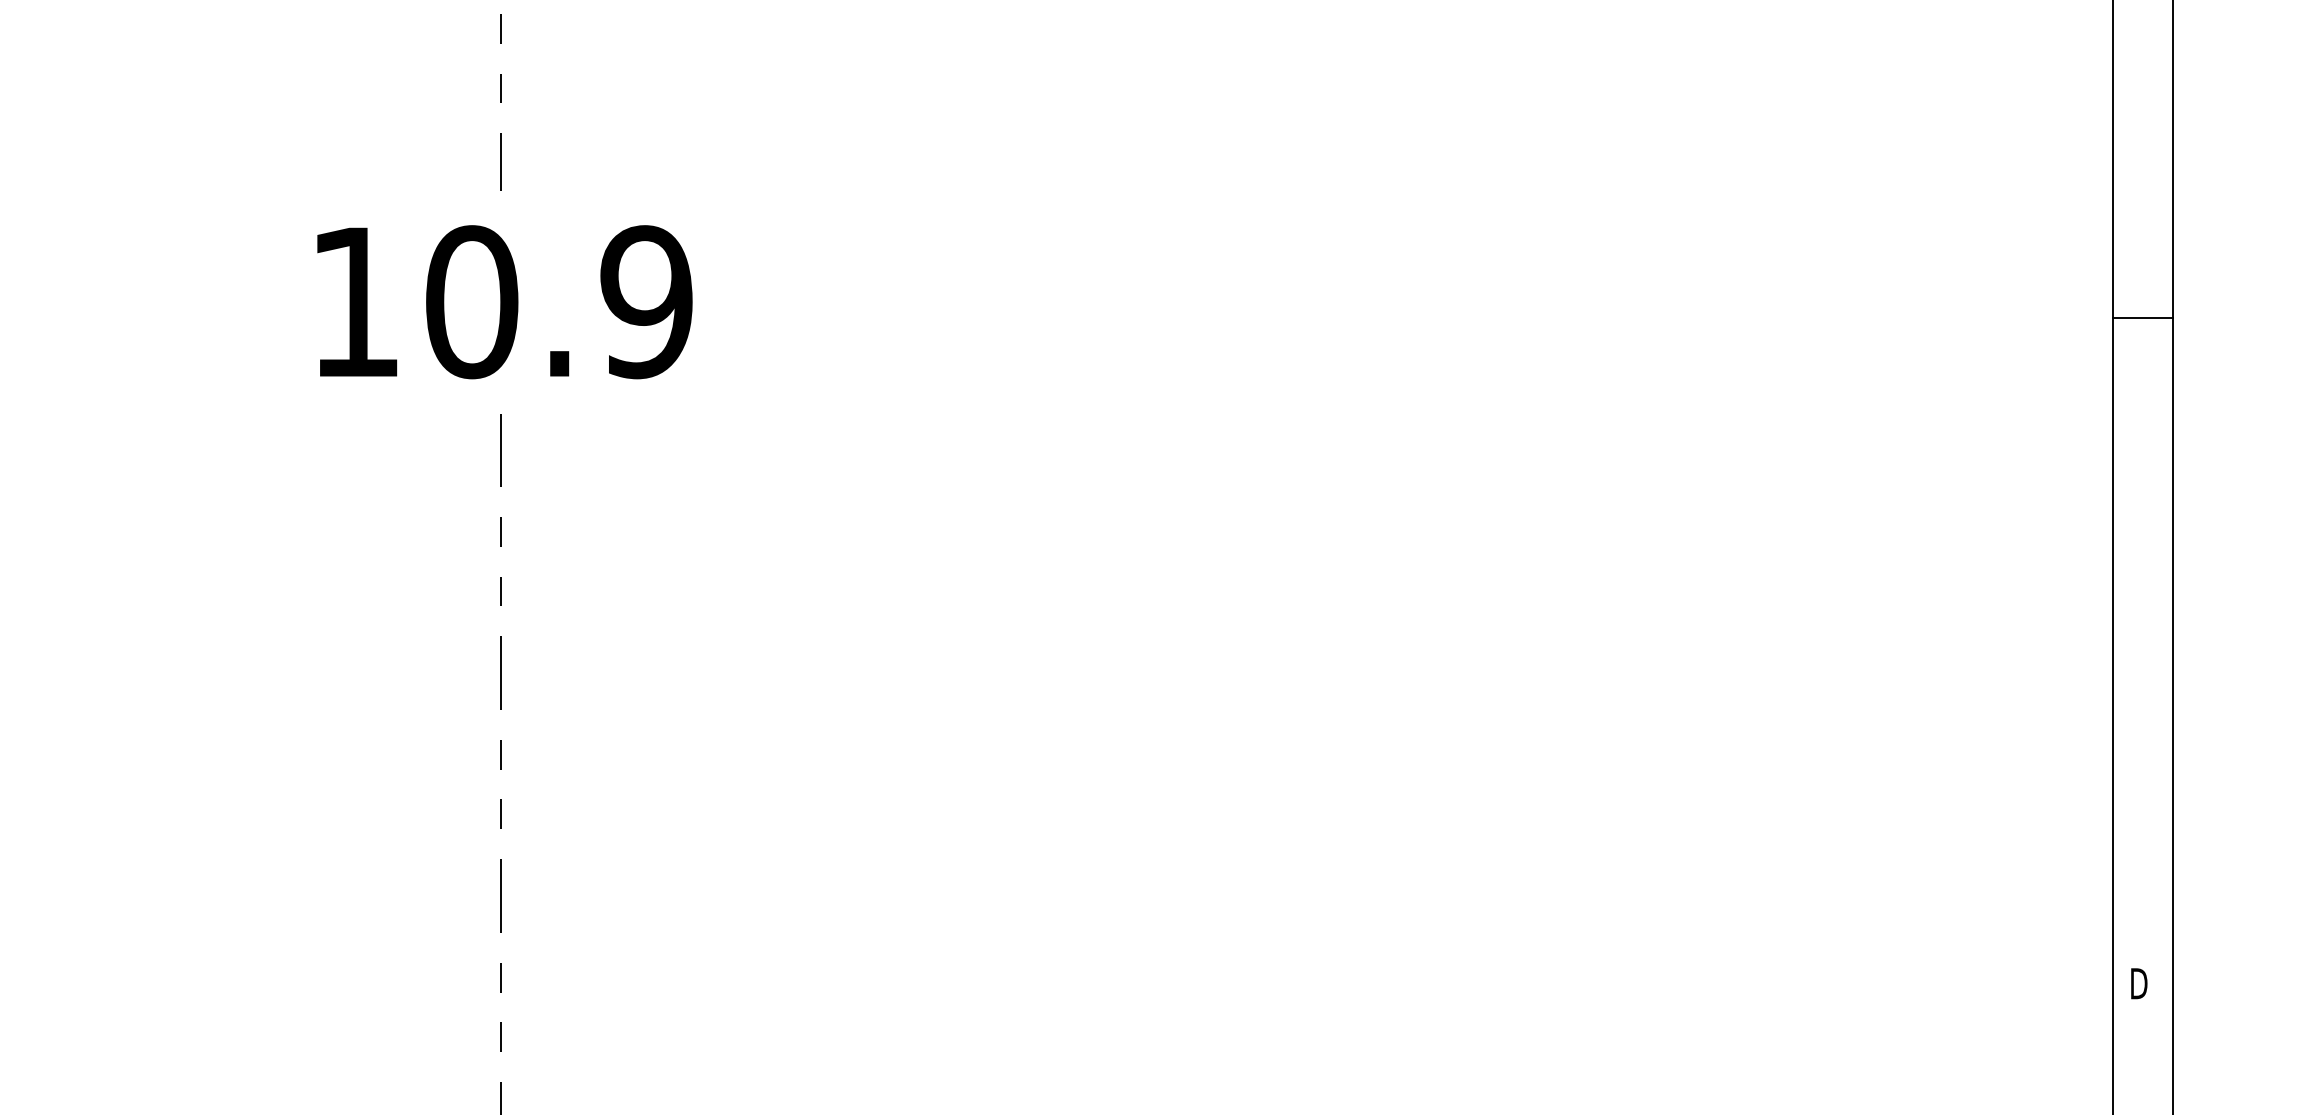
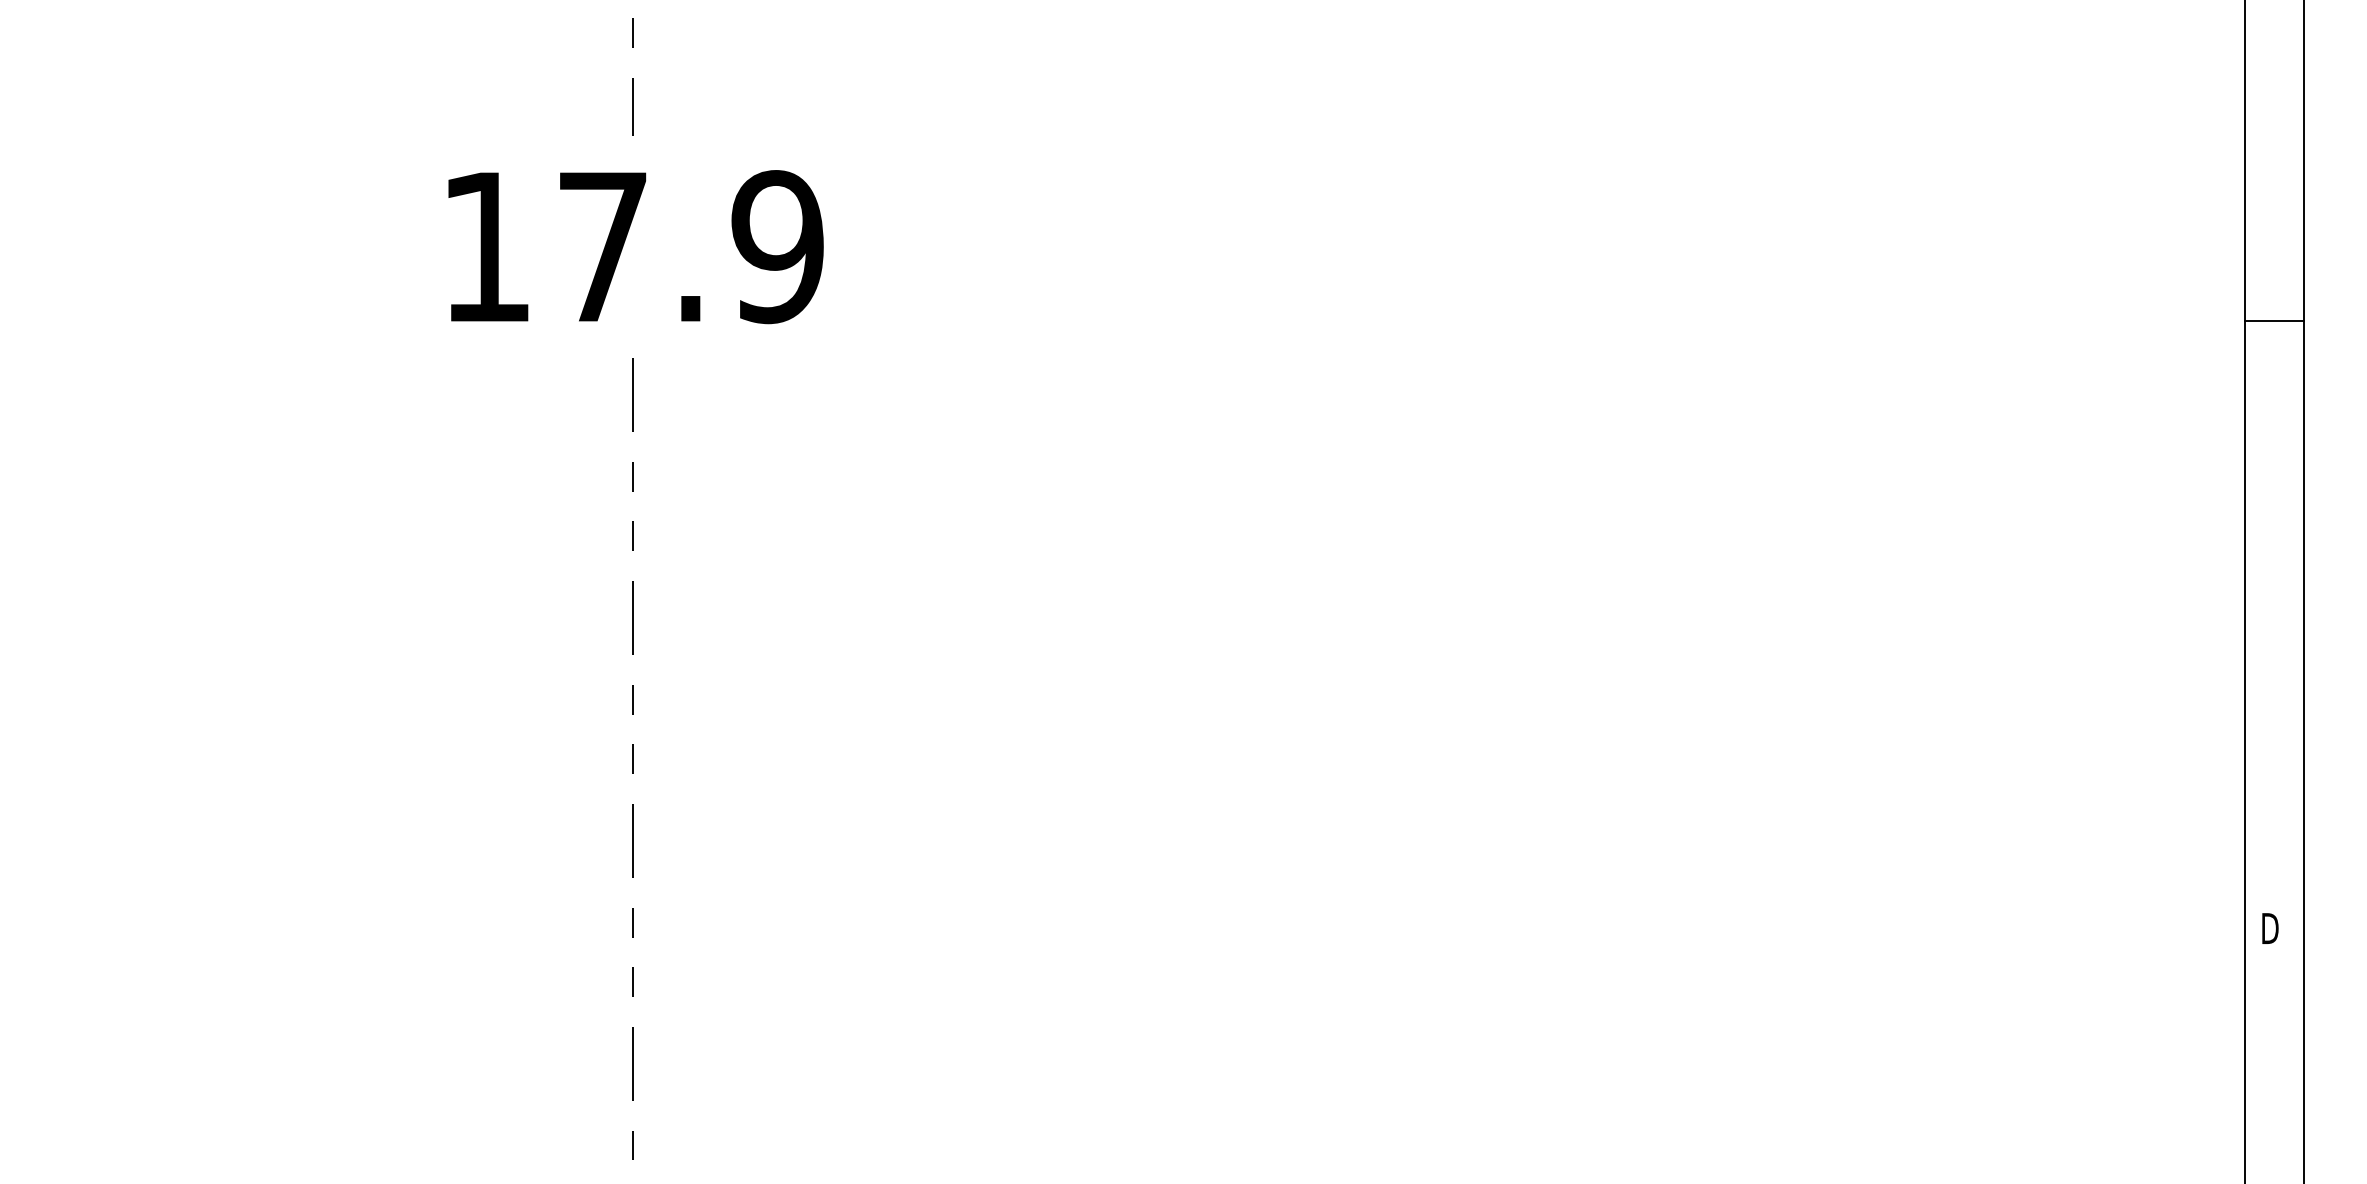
text: (472, 302) -> (603, 247), 10.9 -> 17.9
line: (2142, 318) -> (2273, 321), moved

